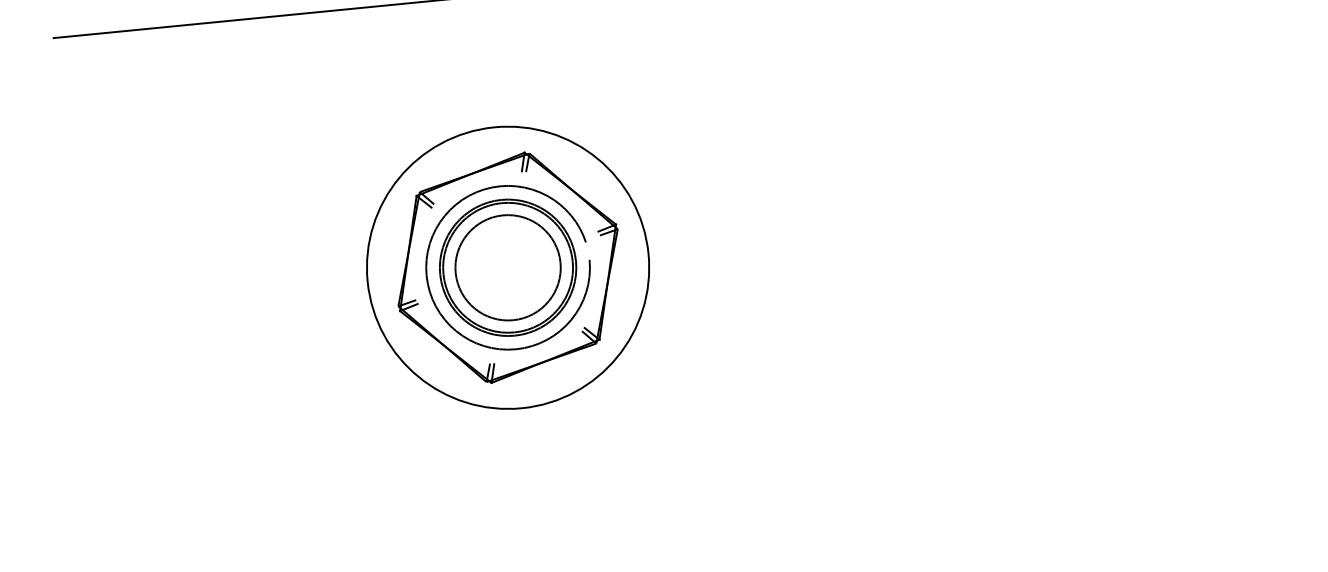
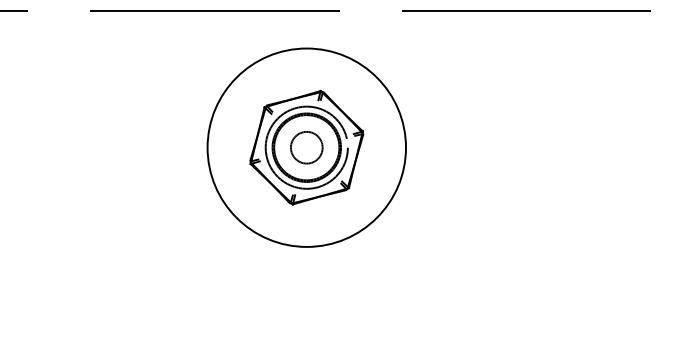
circle: (507, 267) -> (306, 147), size x0.6
circle: (507, 267) -> (306, 147), size x1.4

